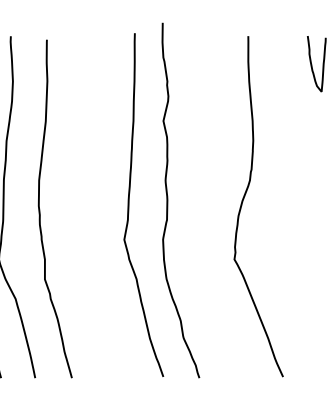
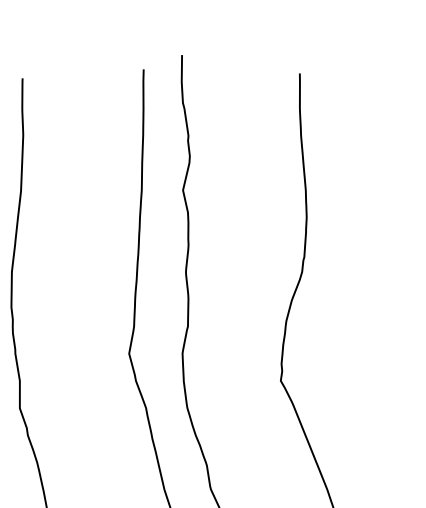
curve: (312, 64) -> (388, 112), removed

